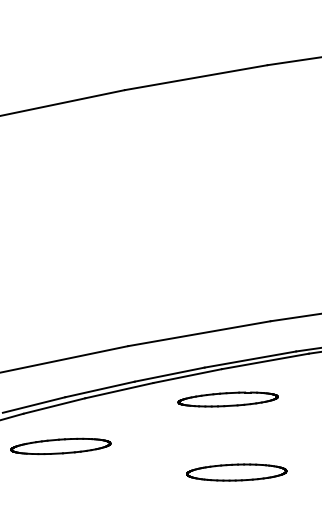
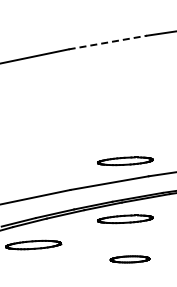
line: (195, 77) -> (107, 42), solid -> dashed
part: (228, 294) -> (125, 161), added
part: (235, 472) -> (129, 259), size x0.7

